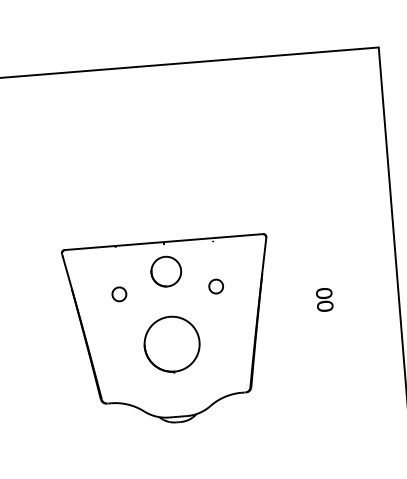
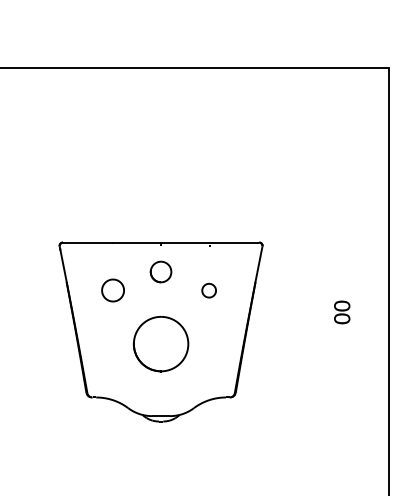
part: (165, 271) -> (160, 271), size x0.7
part: (118, 294) -> (112, 290), size x1.6
part: (325, 299) -> (342, 312), moved

